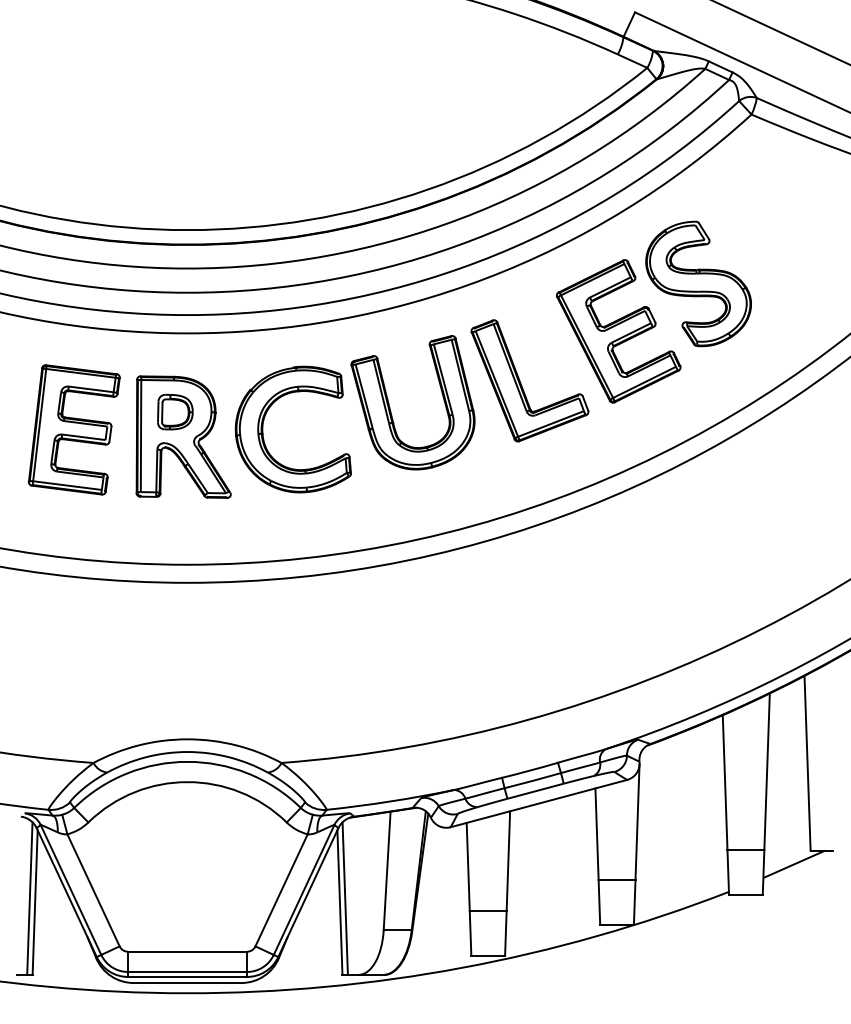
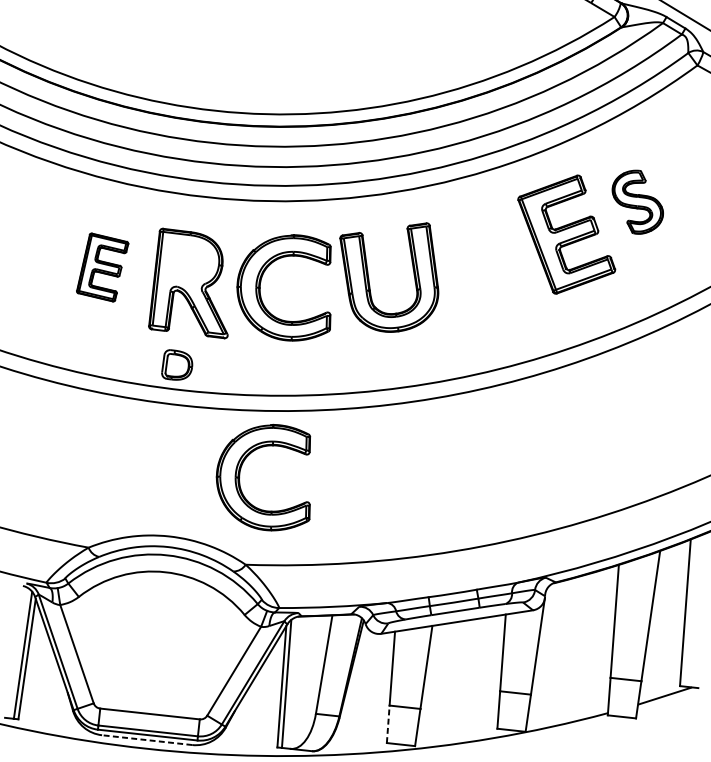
part: (698, 283) -> (637, 201), size x0.6
part: (521, 383) -> (480, 269), removed
part: (175, 412) -> (177, 365), moved
part: (73, 429) -> (102, 267), size x0.6
part: (263, 656) -> (240, 474), added
line: (470, 932) -> (388, 723), solid -> dashed
line: (187, 983) -> (147, 740), solid -> dashed

